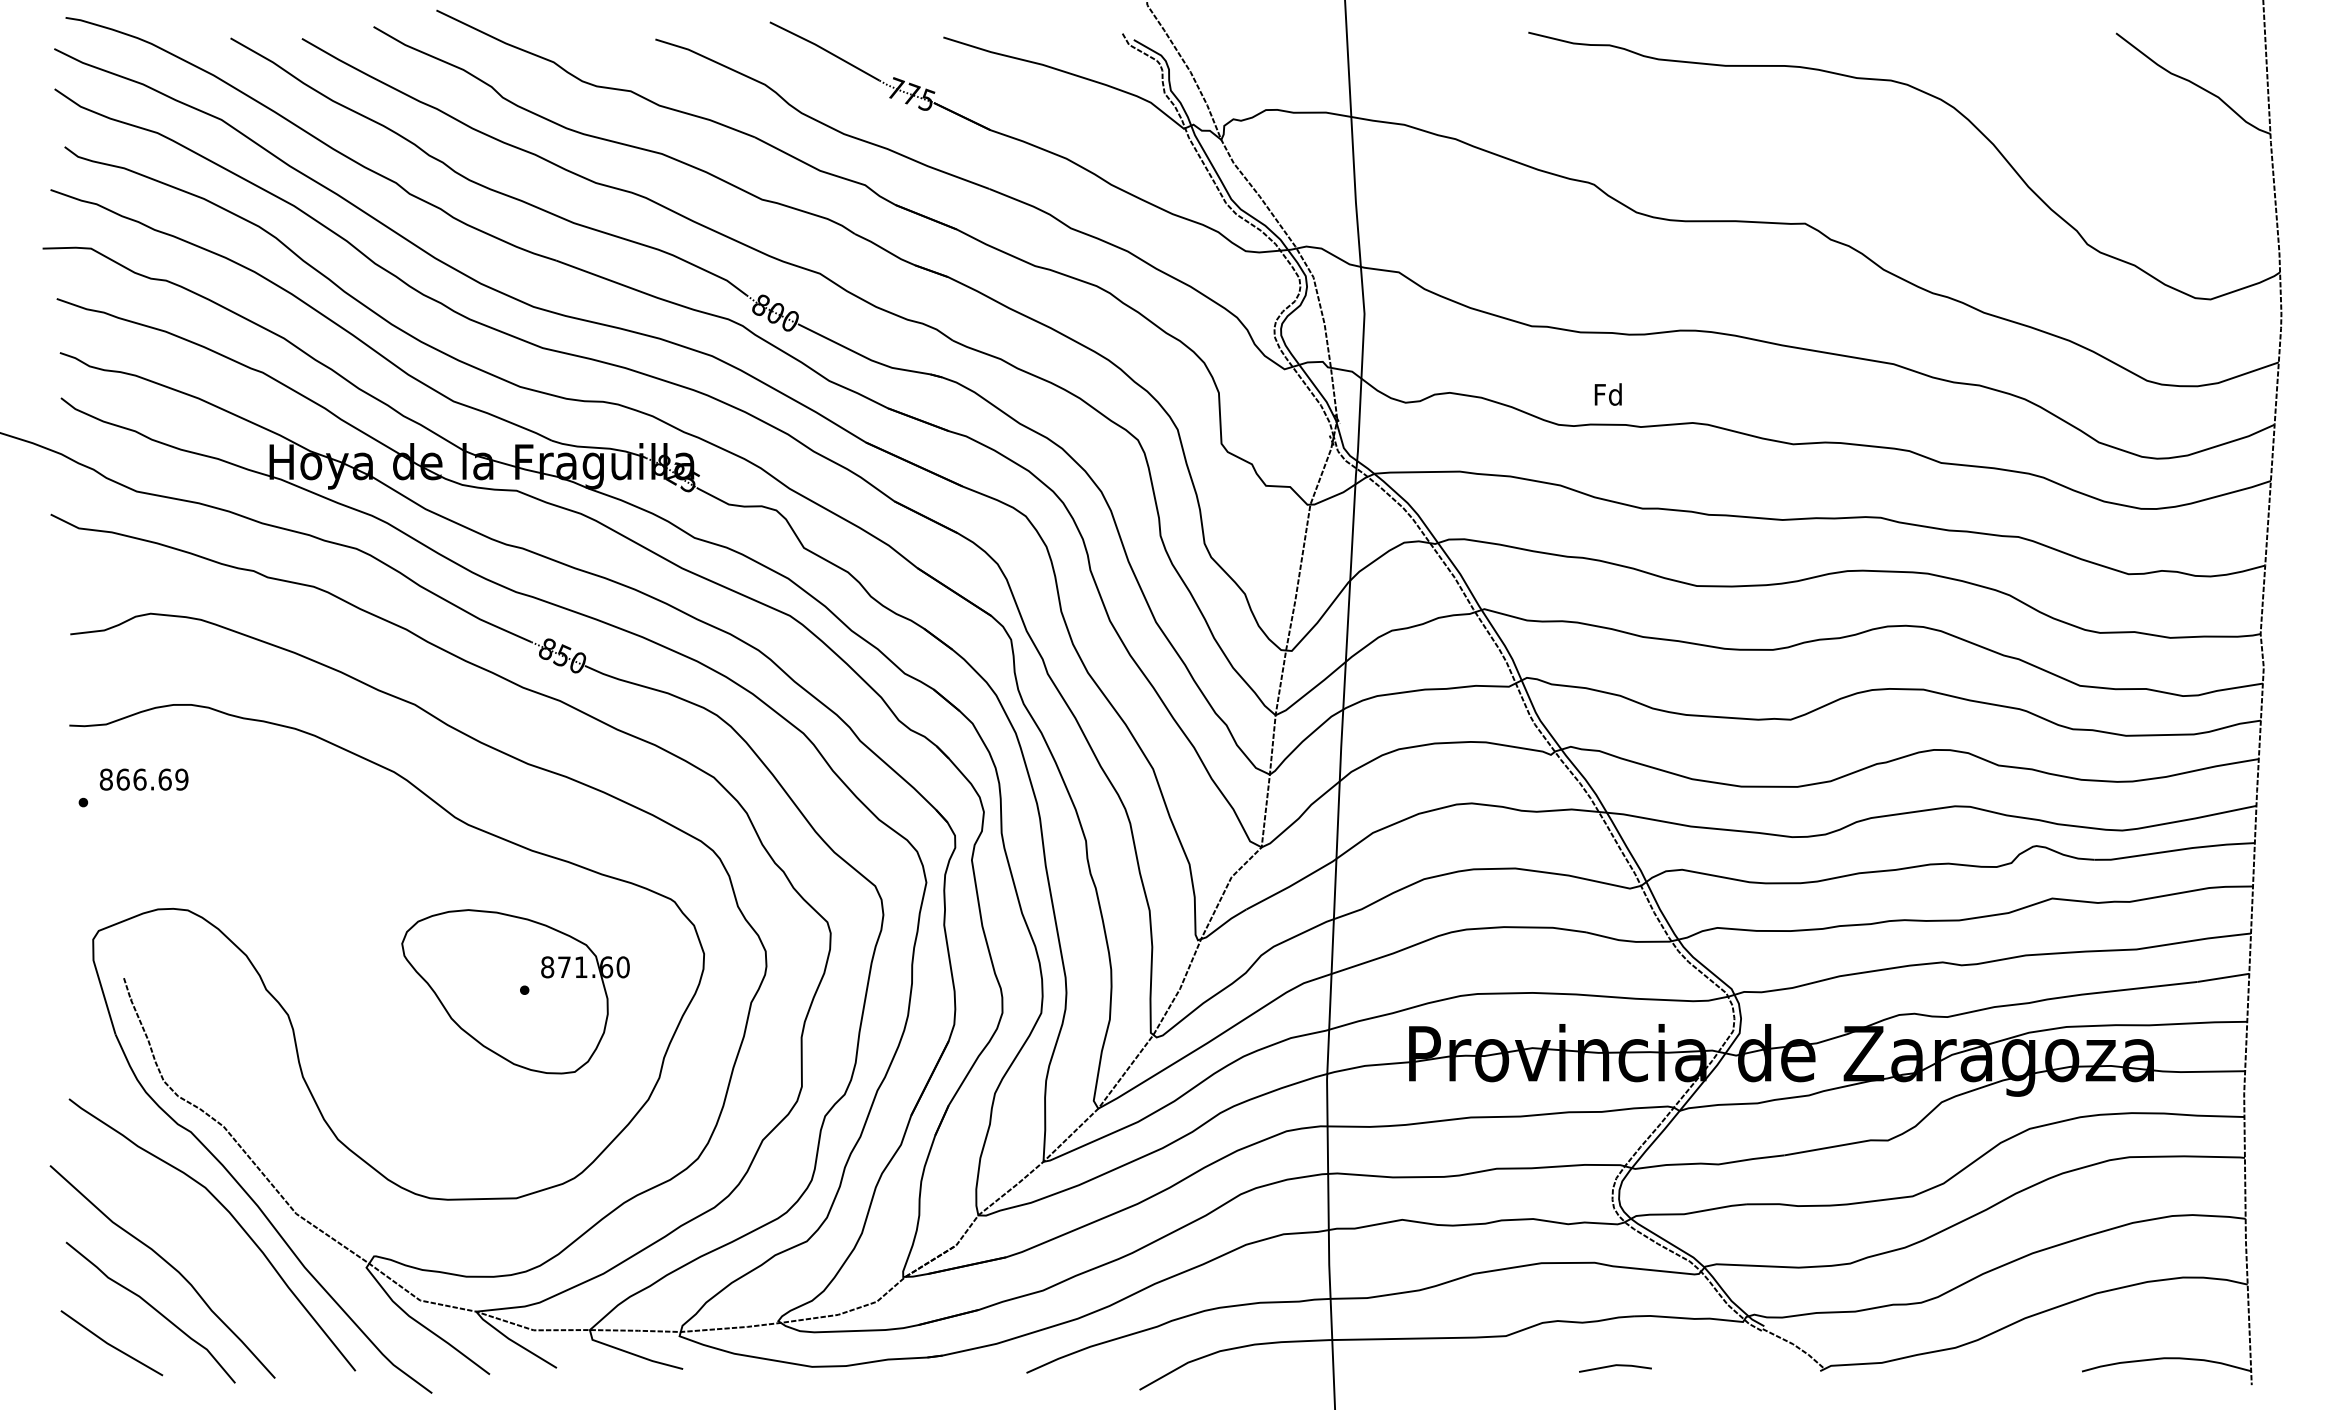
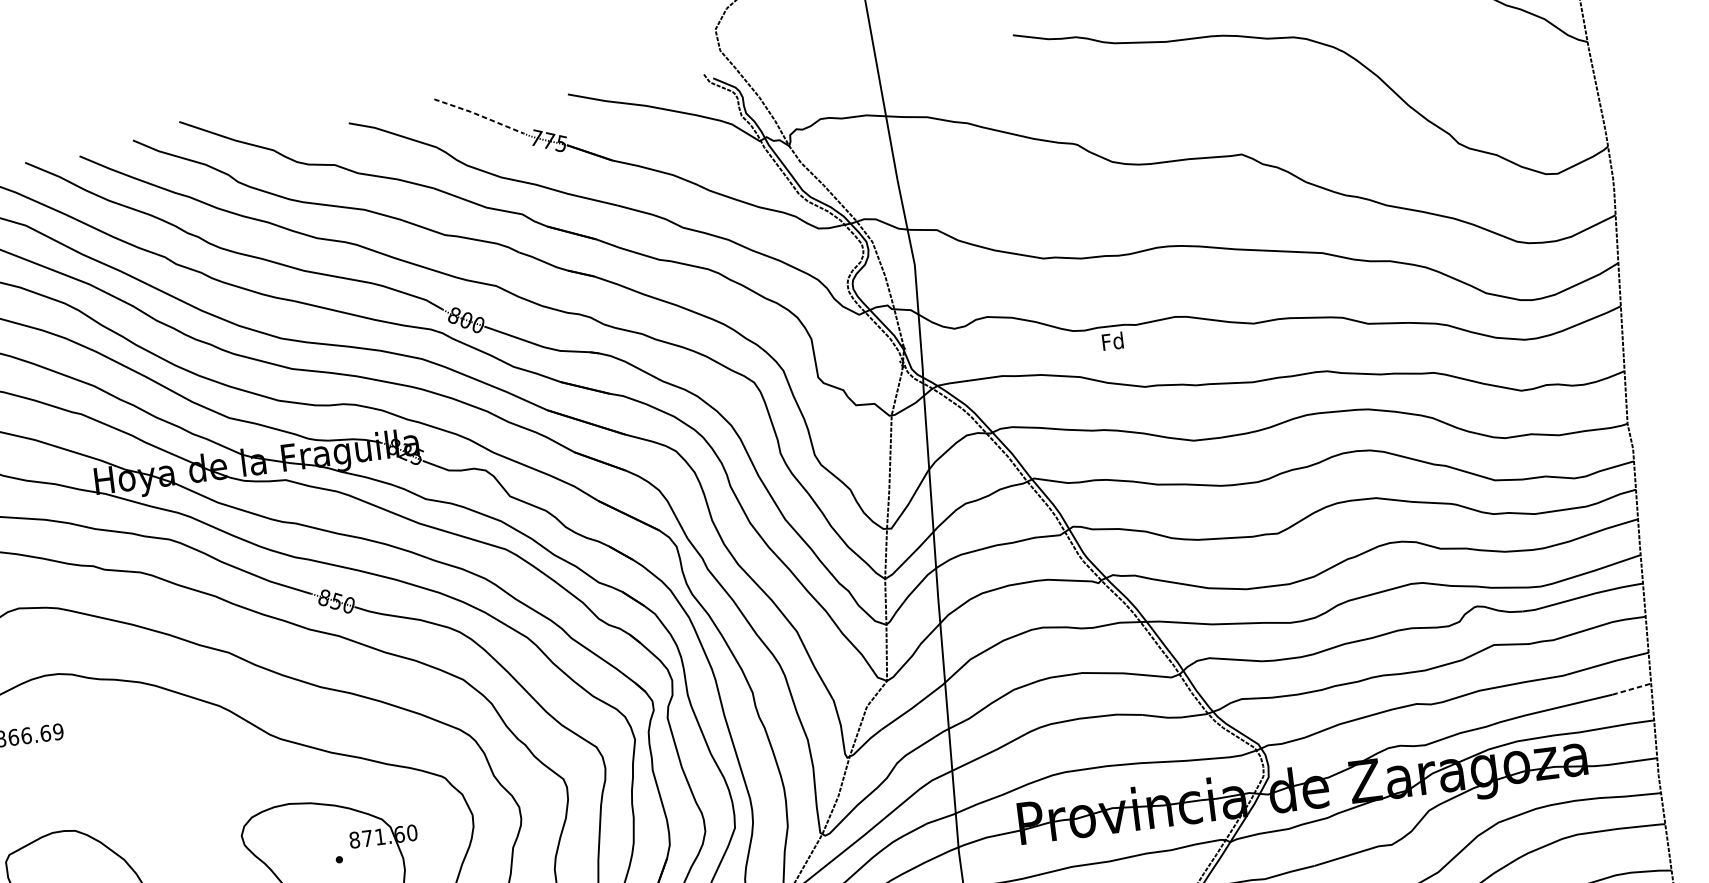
line: (824, 49) -> (478, 114), solid -> dashed
text: (1607, 394) -> (1112, 341), moved
line: (2223, 977) -> (1631, 688), solid -> dashed

